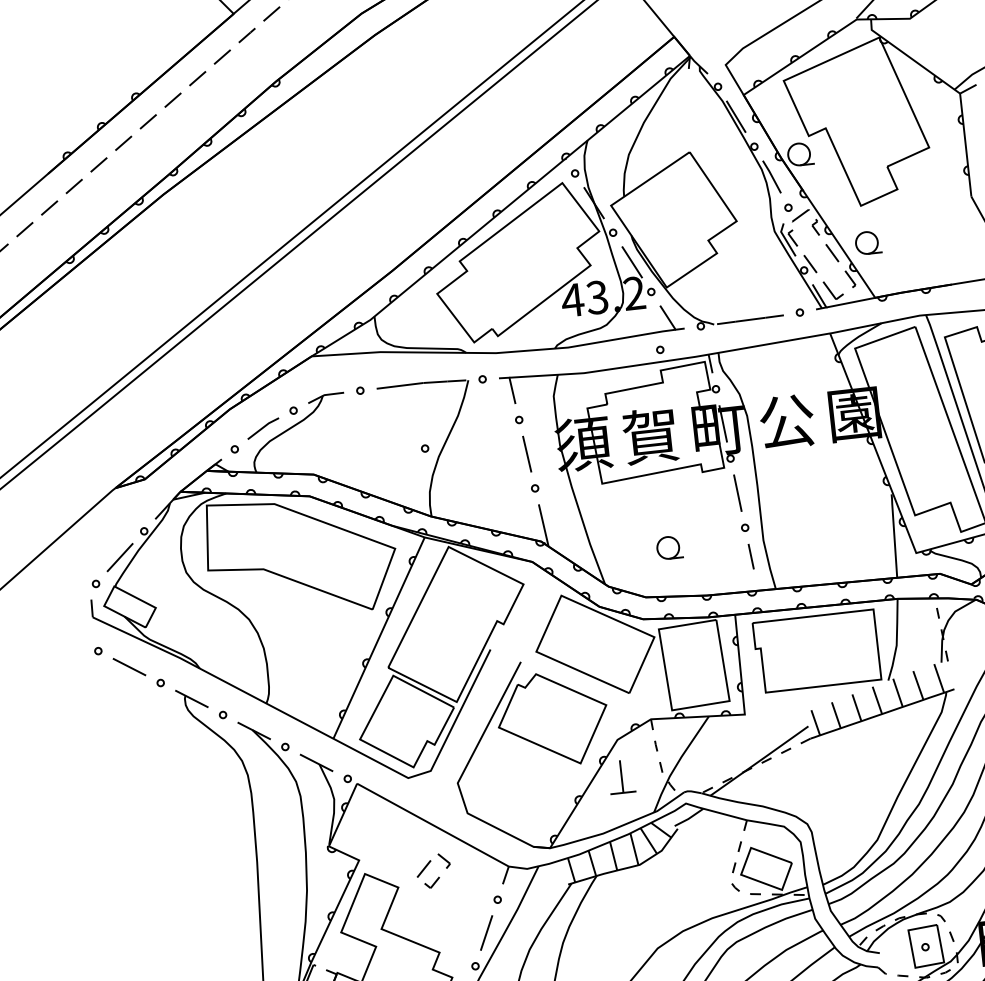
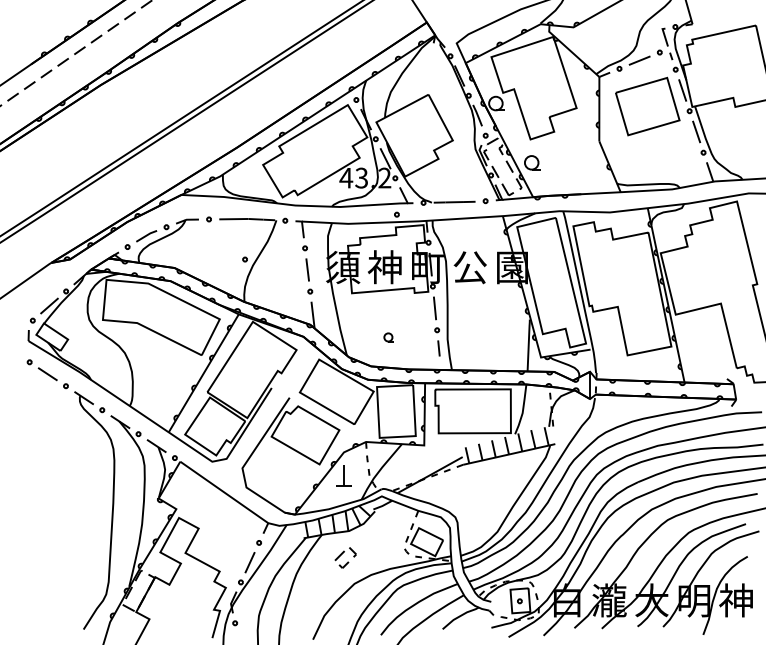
text: (649, 436) -> (384, 267), 賀 -> 神
part: (668, 548) -> (388, 337), size x0.6
part: (433, 870) -> (345, 557), moved

